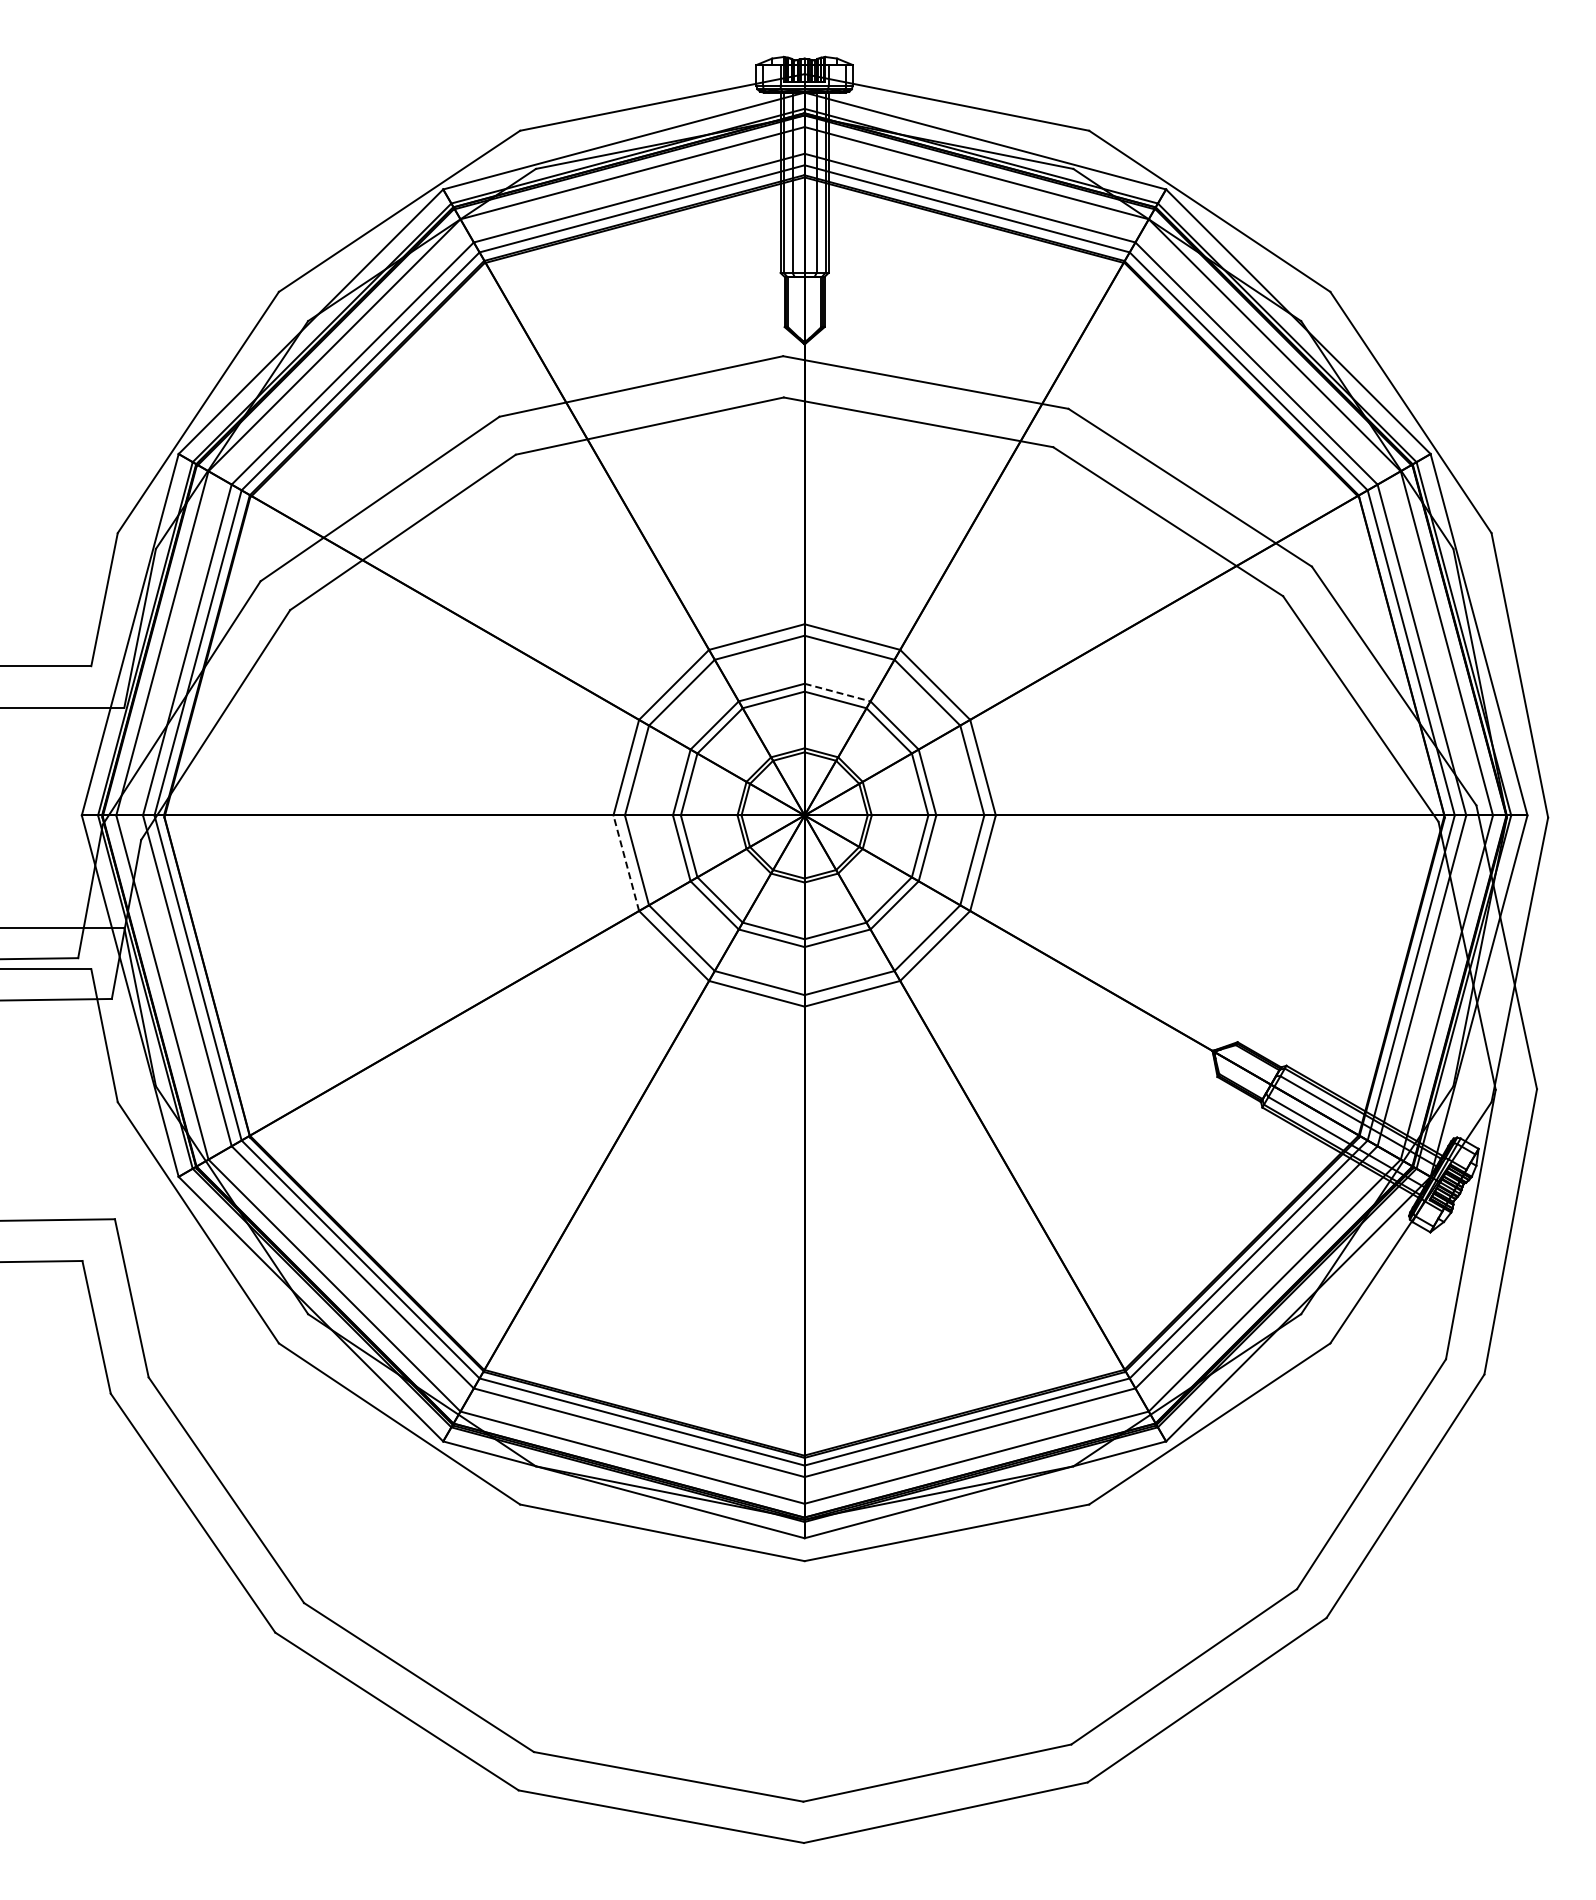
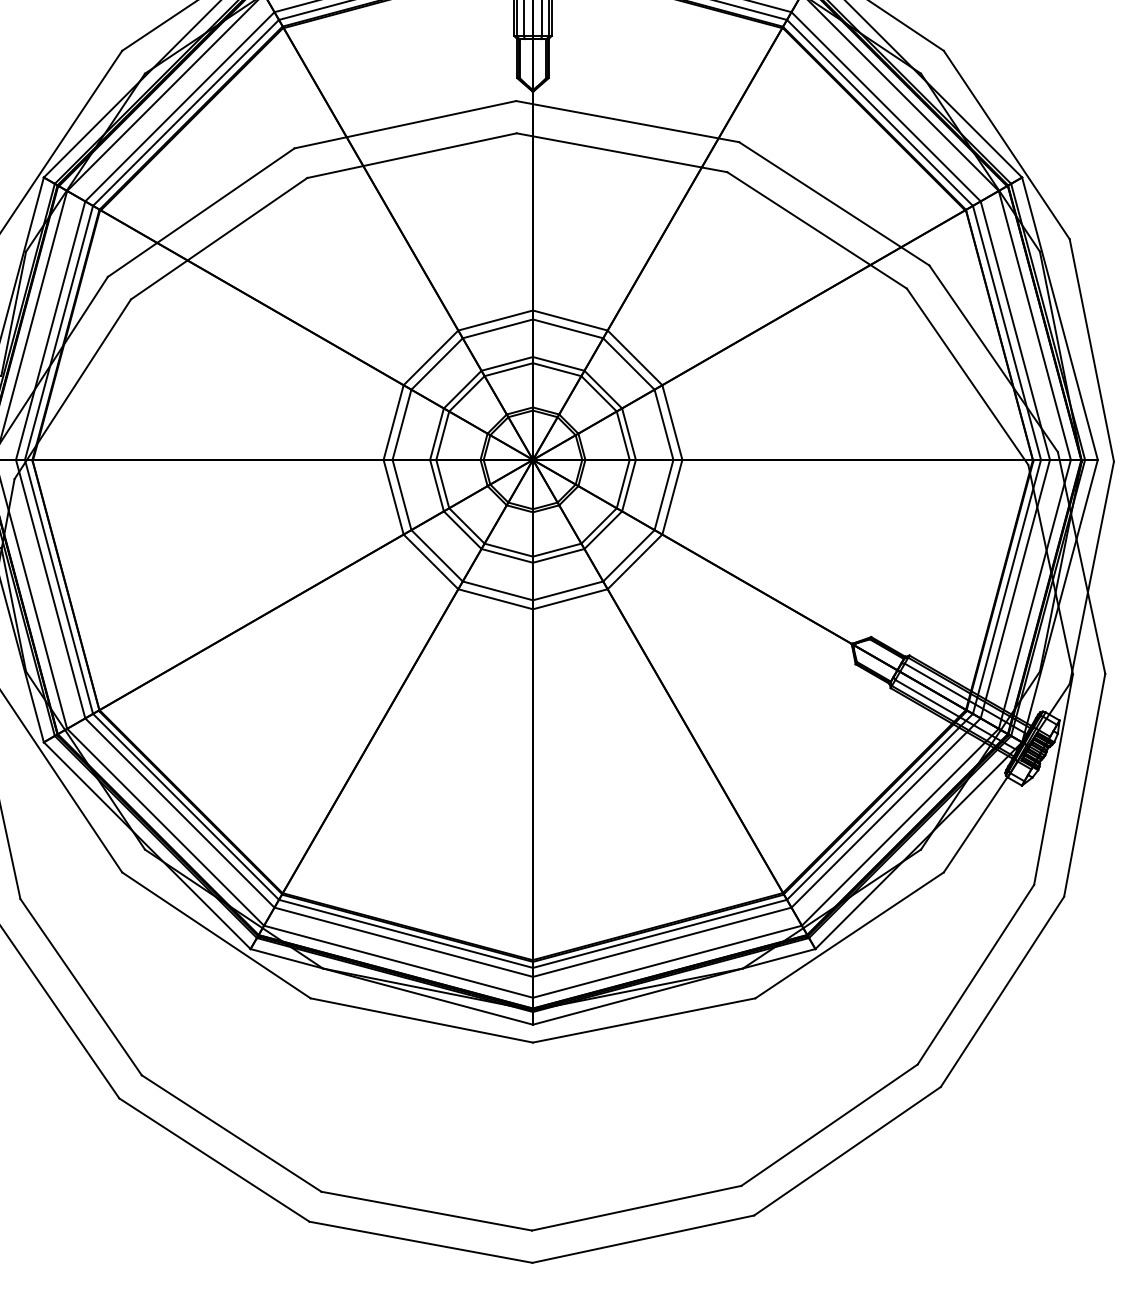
line: (838, 692) -> (559, 363), dashed -> solid
line: (626, 862) -> (393, 496), dashed -> solid

